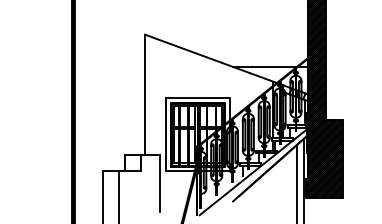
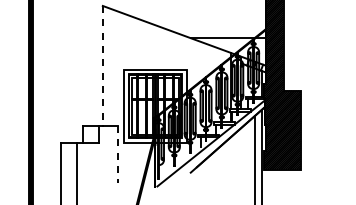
line: (145, 94) -> (103, 65), solid -> dashed
line: (159, 183) -> (117, 154), solid -> dashed

